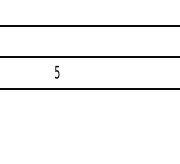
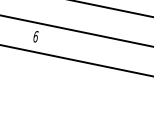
text: (57, 71) -> (36, 36), 5 -> 6

